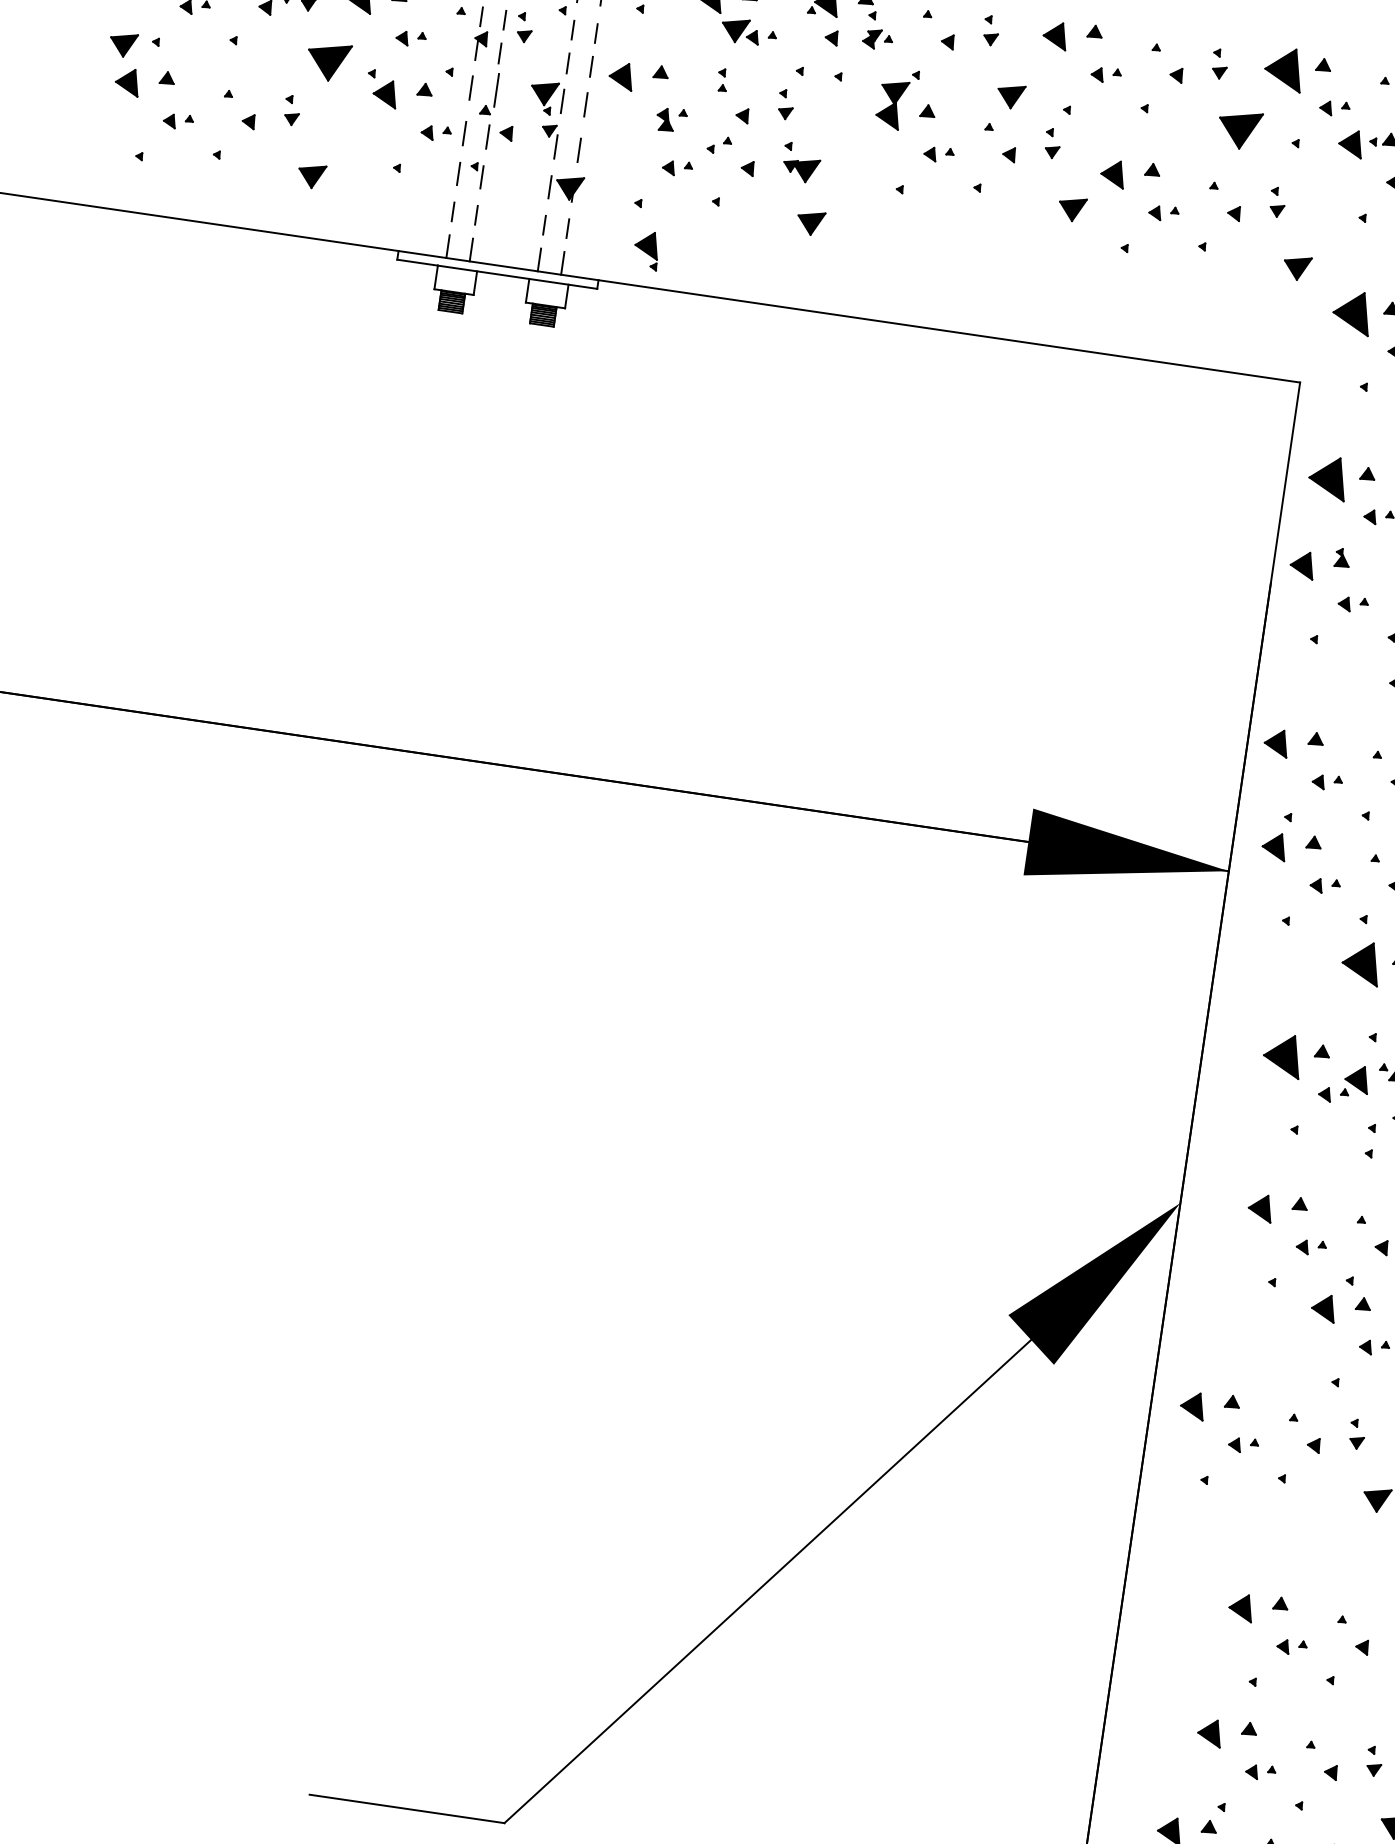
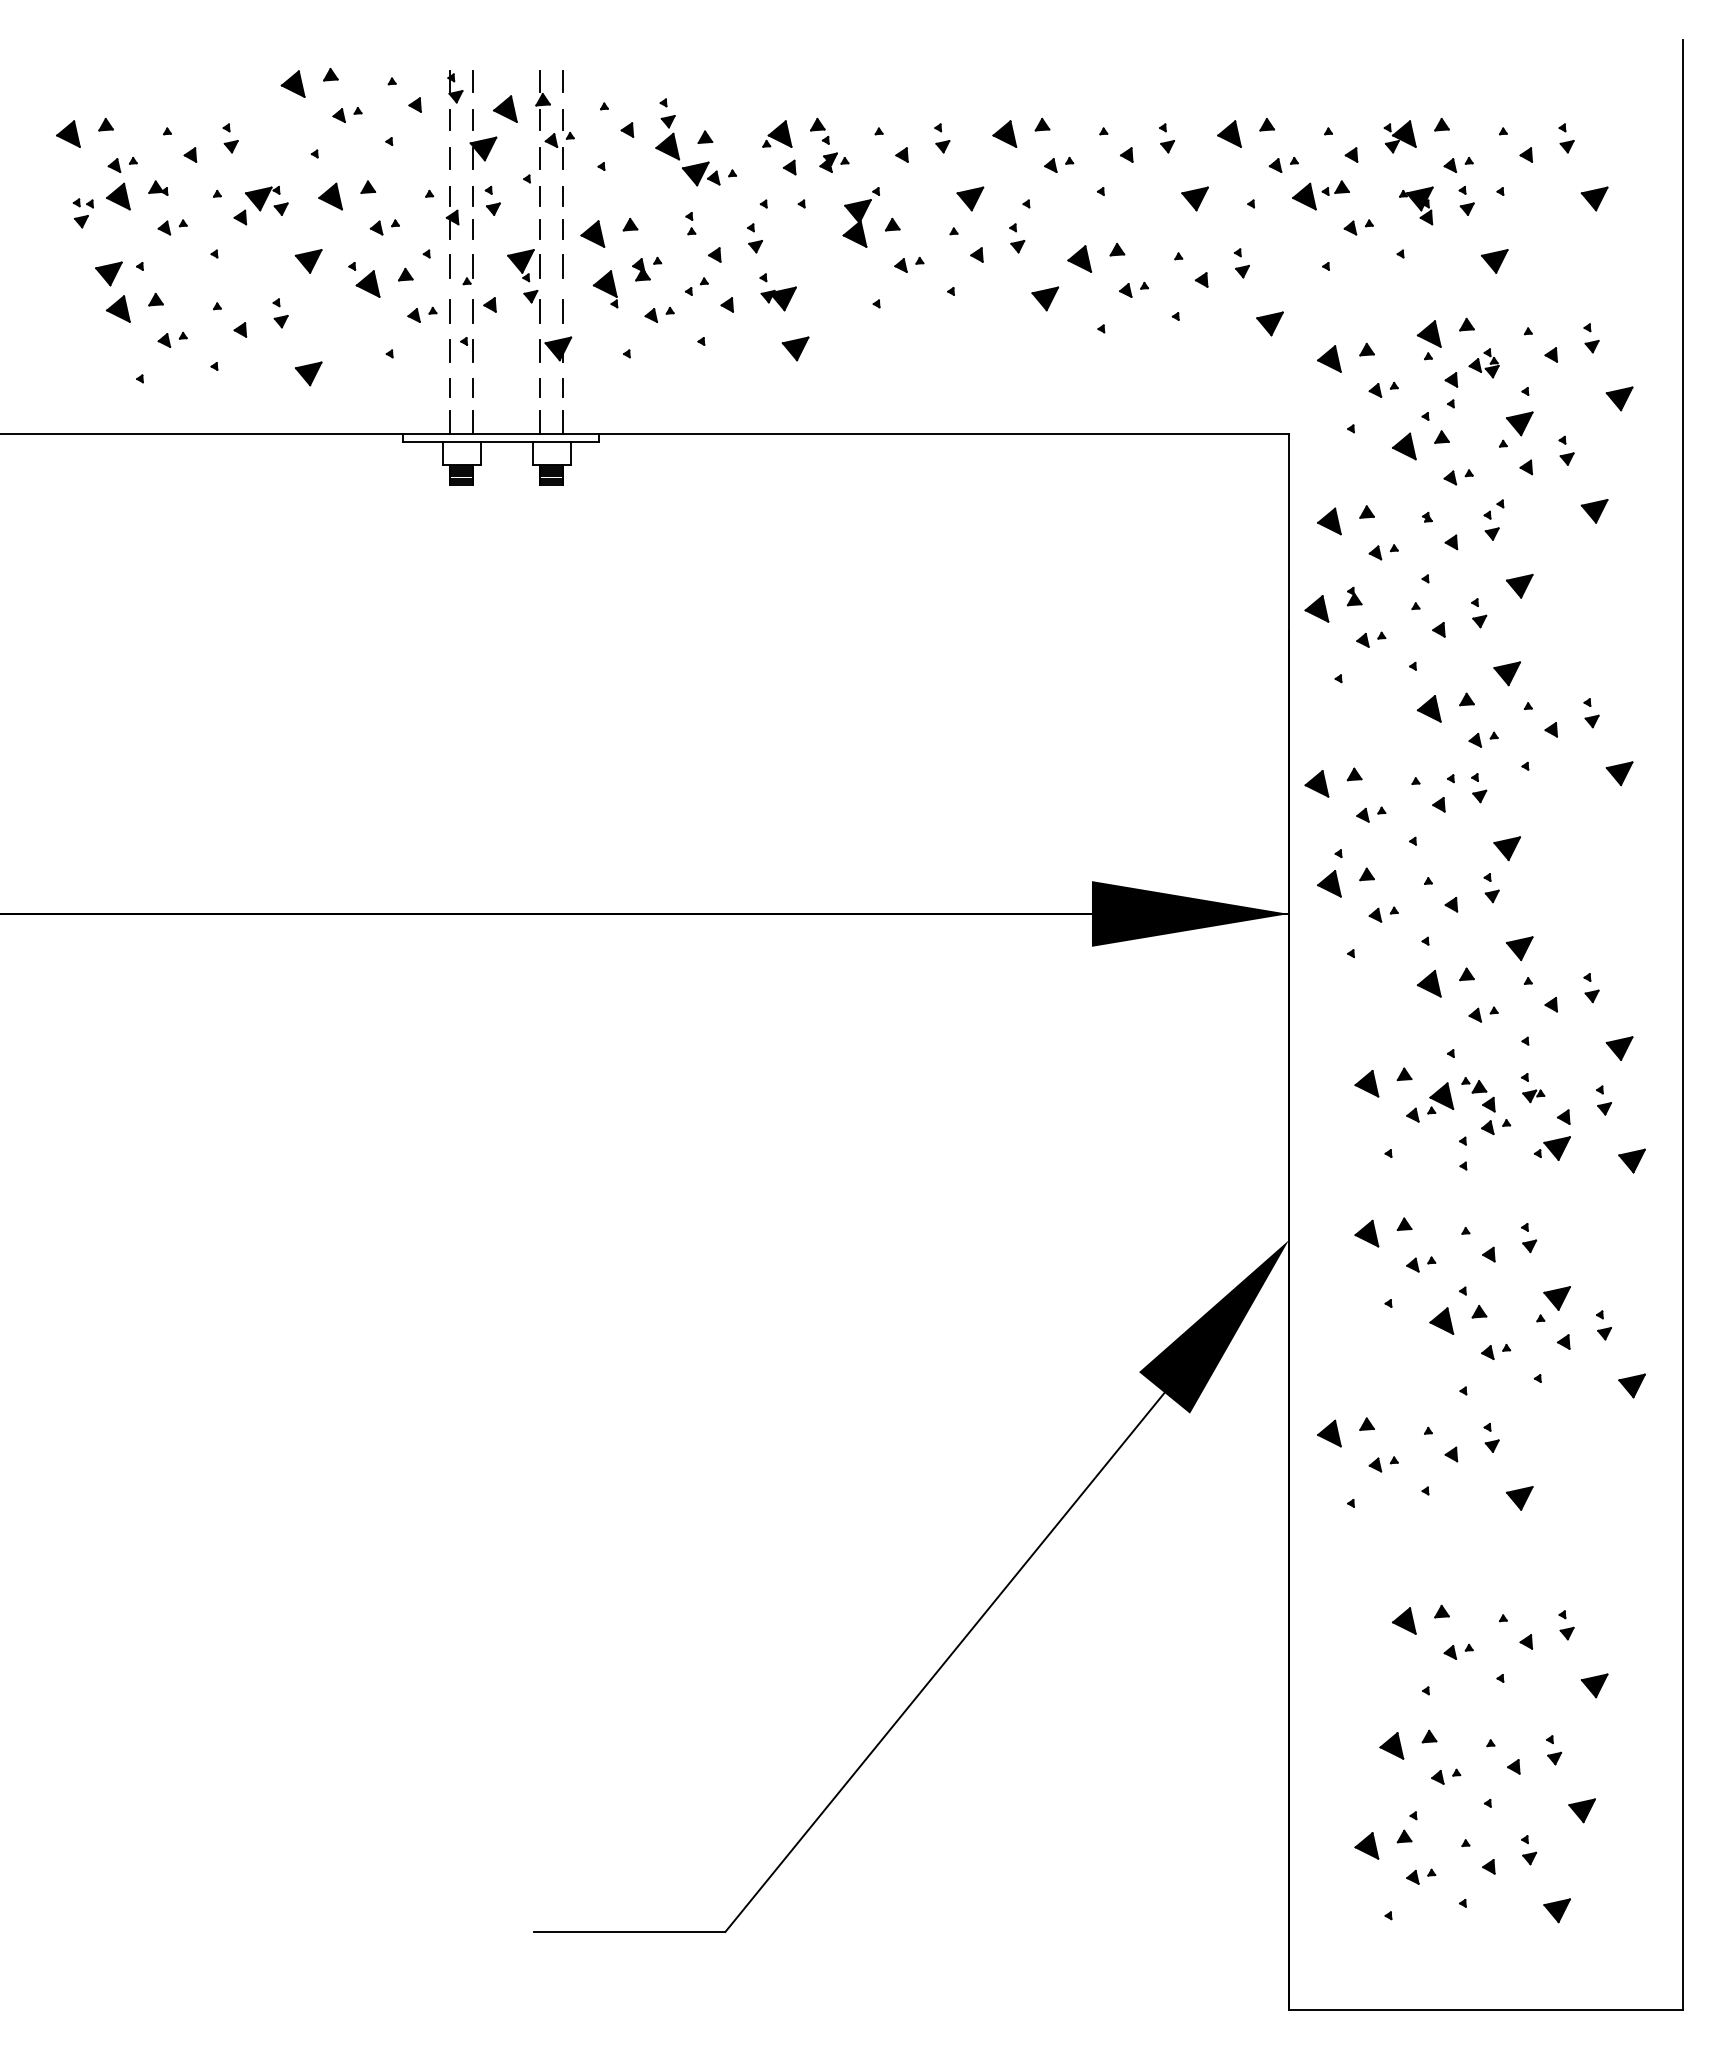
part: (328, 61) -> (308, 261), size x0.62
part: (1284, 68) -> (1229, 133), size x0.62
part: (488, 93) -> (467, 269), size x0.71
part: (1238, 129) -> (1194, 198), size x0.62
part: (646, 250) -> (605, 289), moved
part: (1352, 312) -> (1329, 358), size x0.62
part: (1328, 477) -> (1329, 521), size x0.62
part: (1360, 962) -> (1428, 983), size x0.62
part: (1282, 1055) -> (1366, 1083), size x0.62

